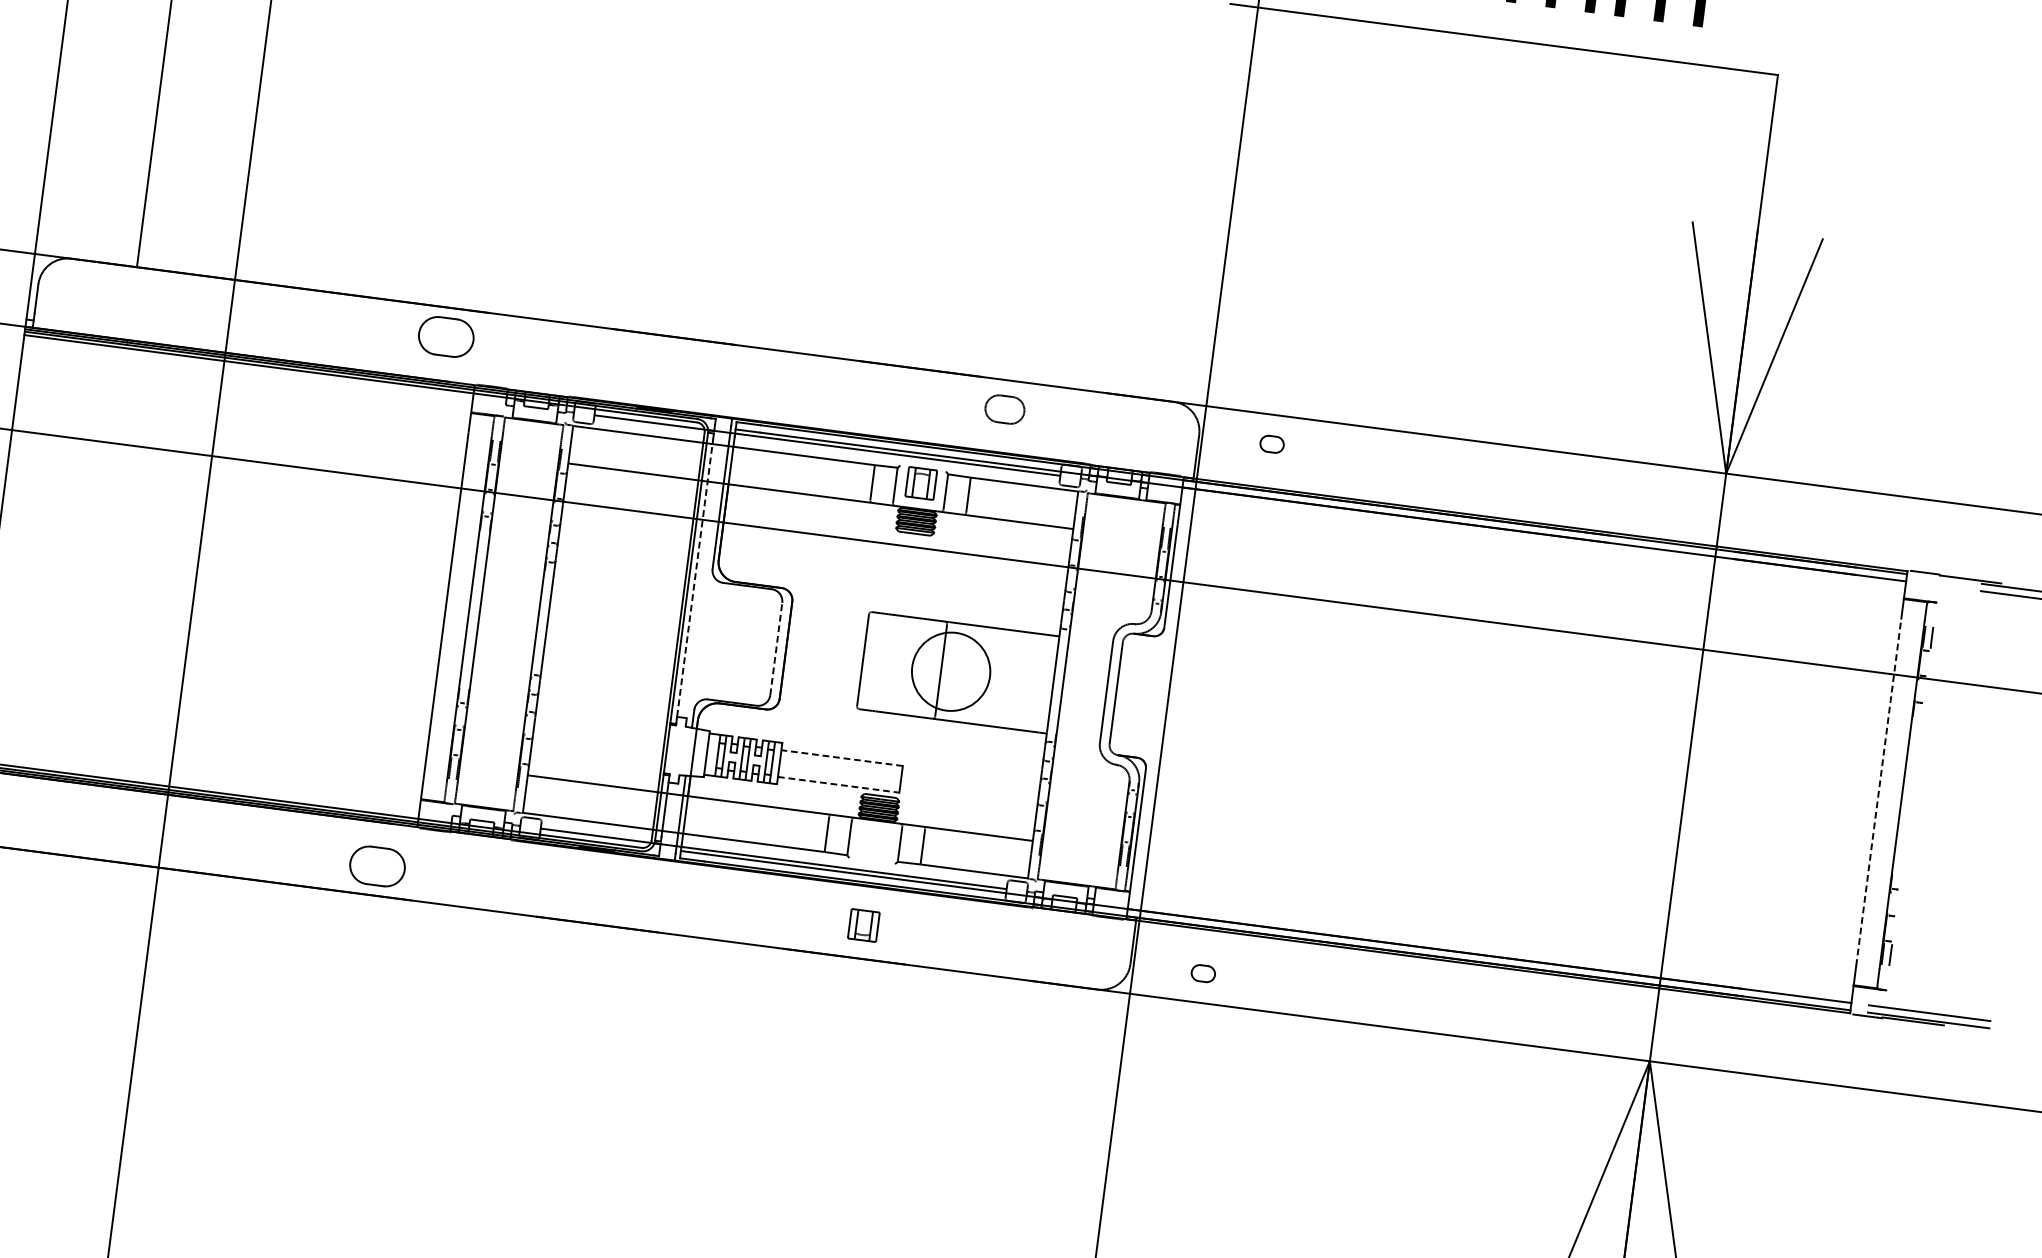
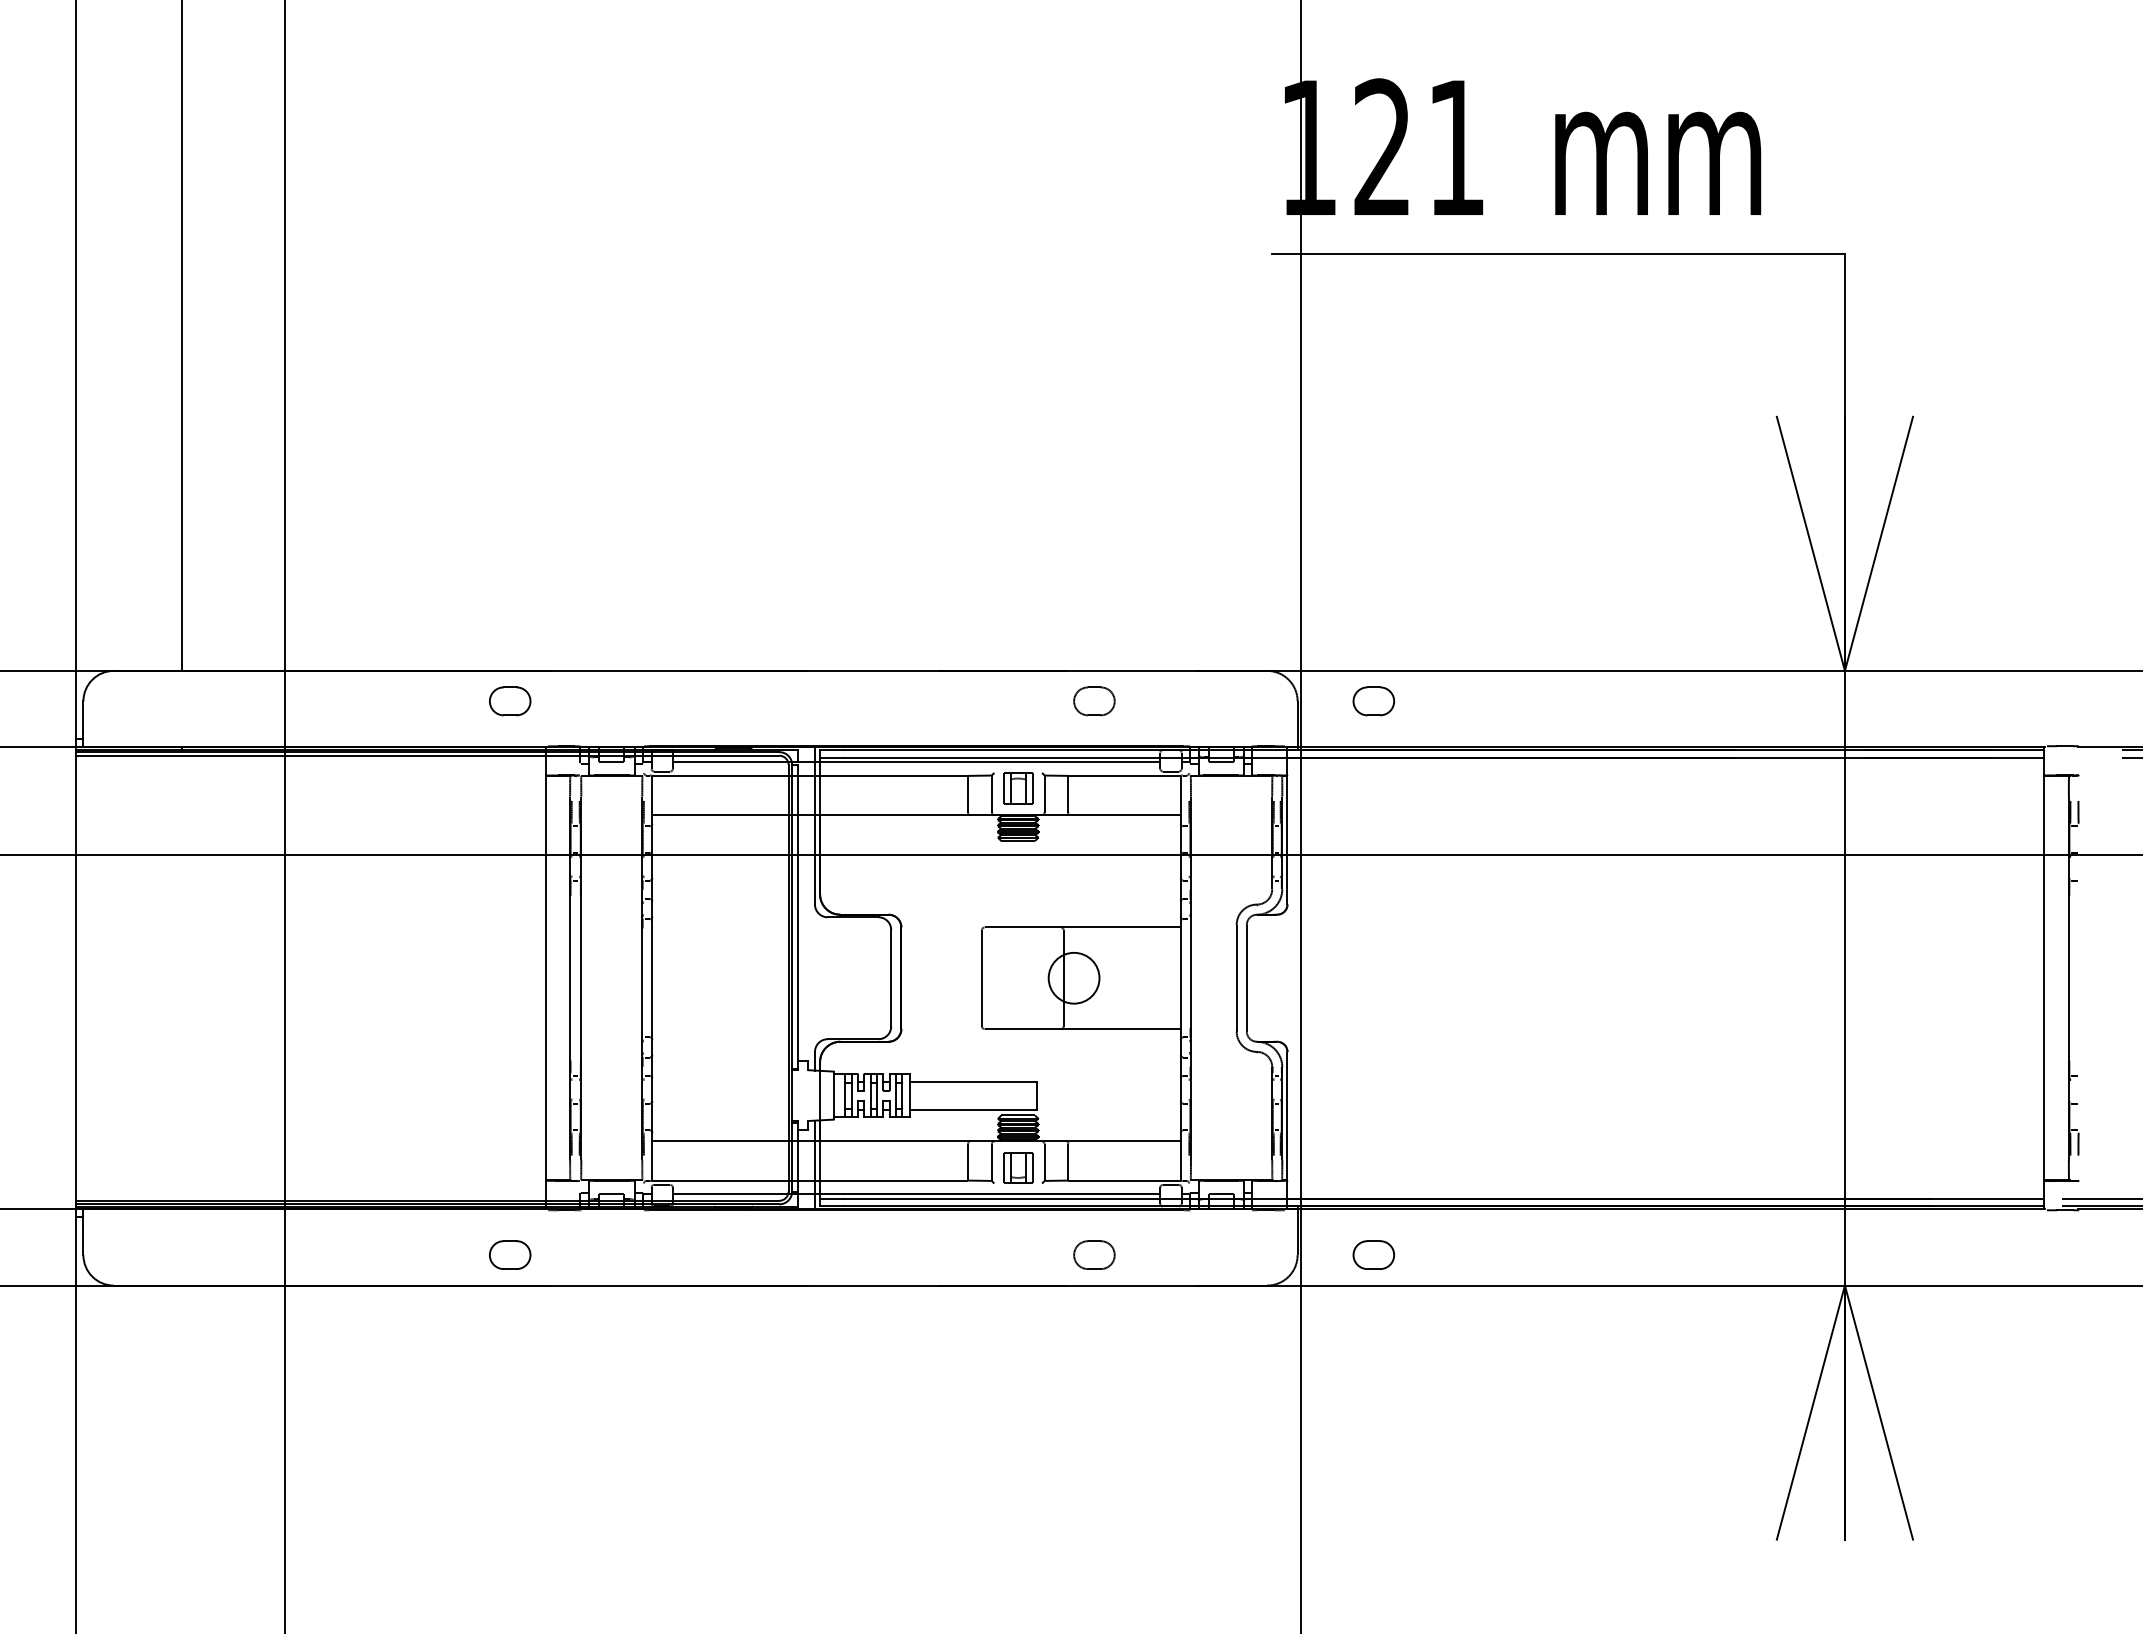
part: (446, 337) -> (510, 701), size x0.71
part: (1271, 444) -> (1373, 701), size x1.67
line: (695, 577) -> (798, 915), dashed -> solid
line: (776, 648) -> (891, 977), dashed -> solid
circle: (950, 670) -> (1073, 977), size x0.62
line: (842, 757) -> (973, 1081), dashed -> solid
line: (838, 784) -> (973, 1109), dashed -> solid
line: (1878, 792) -> (2044, 978), dashed -> solid
part: (378, 865) -> (510, 1254), size x0.71
part: (864, 925) -> (1018, 1167), moved
part: (936, 938) -> (1094, 1254), added
part: (1203, 973) -> (1373, 1254), size x1.67

